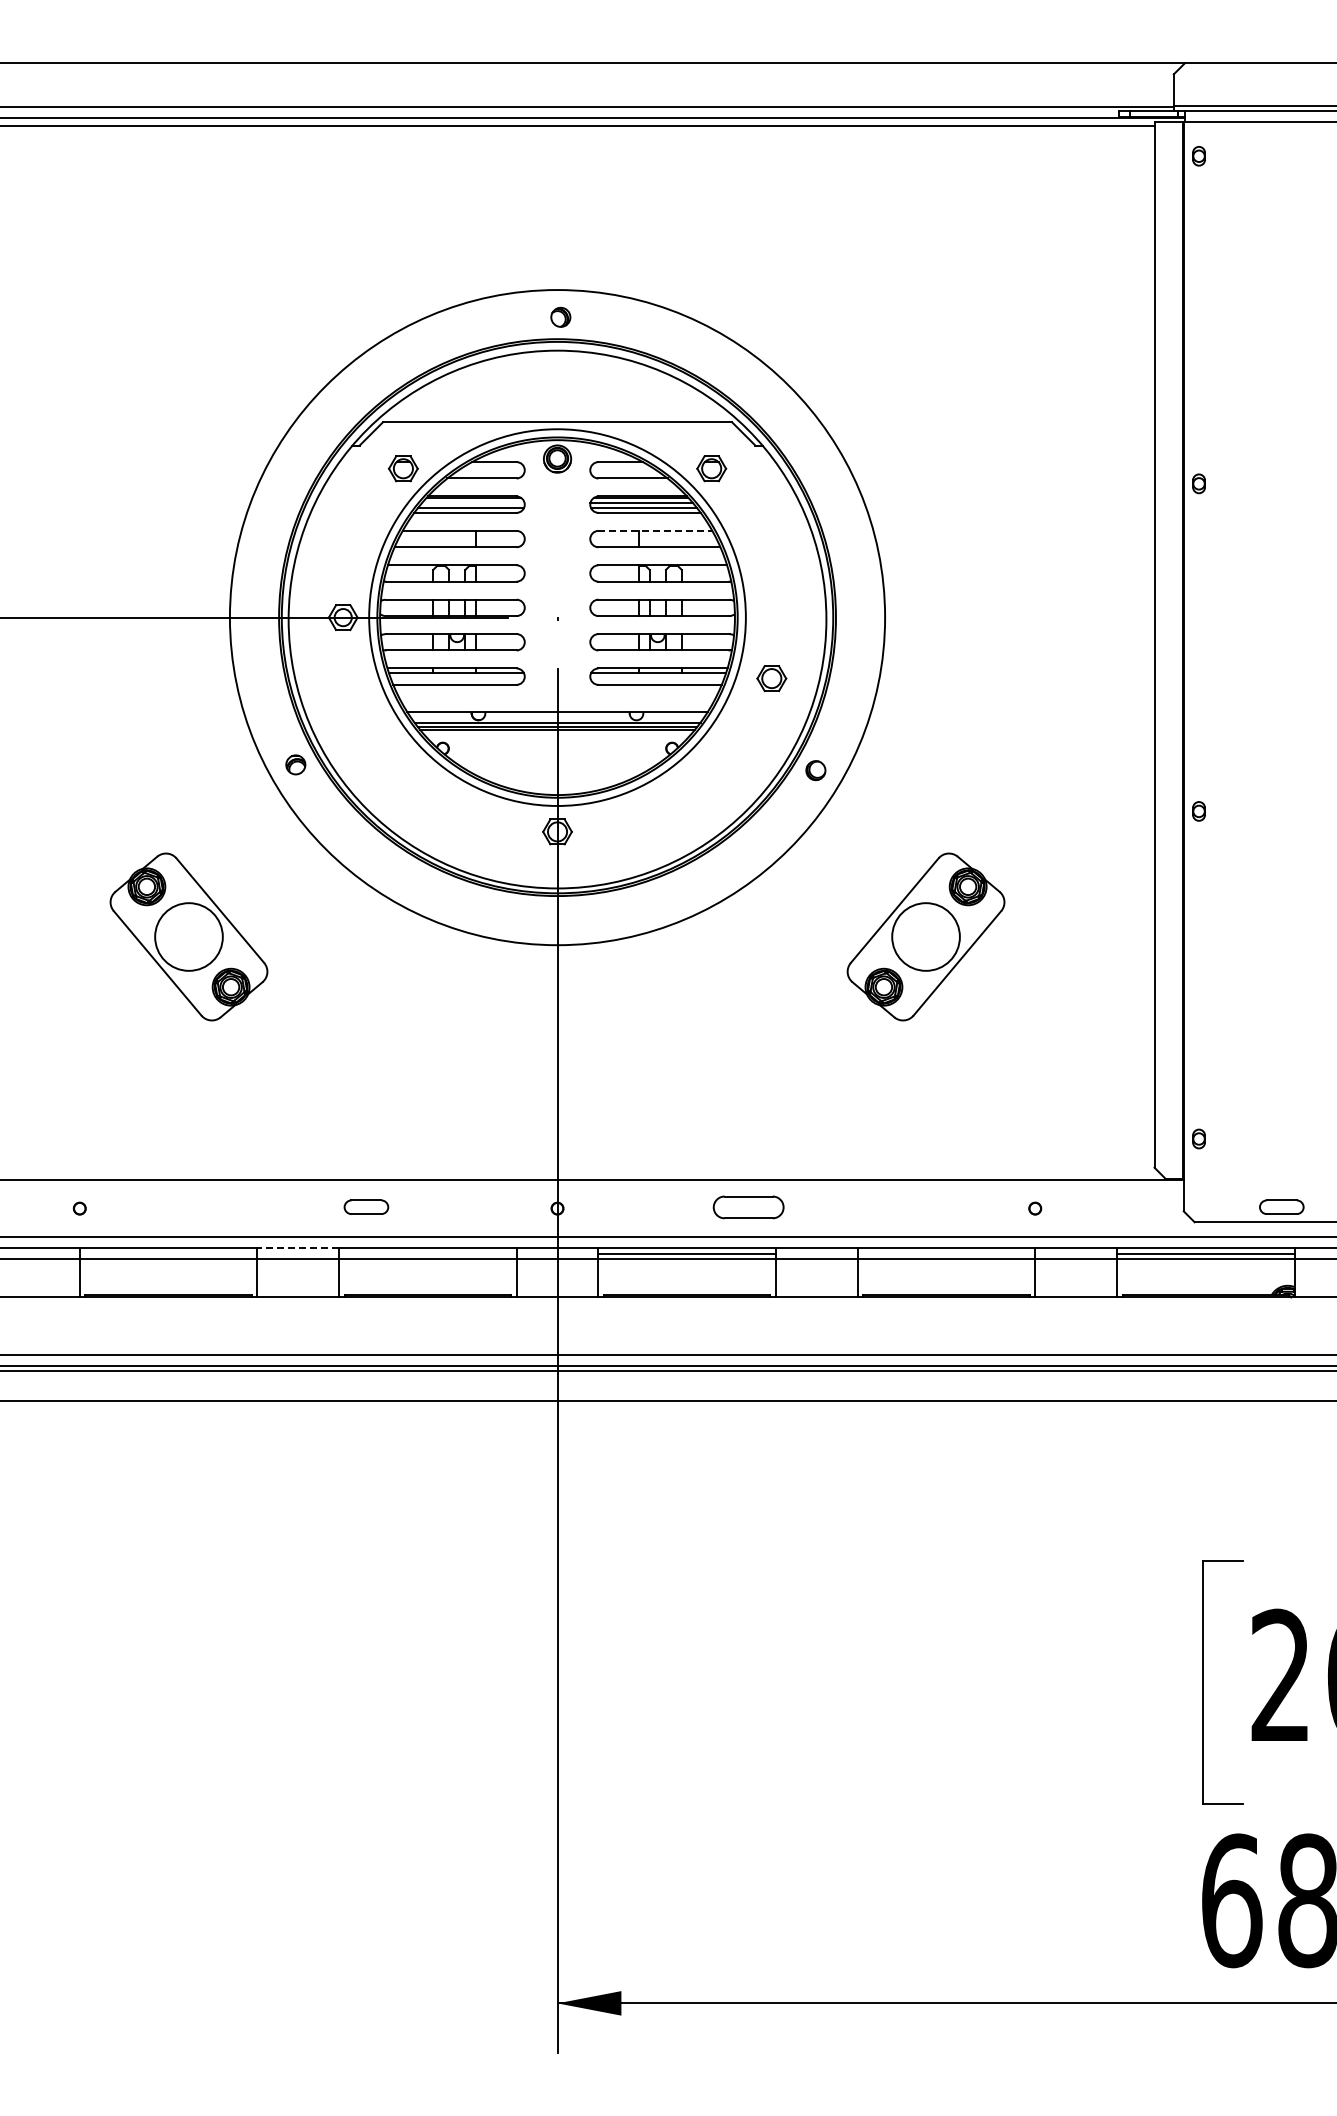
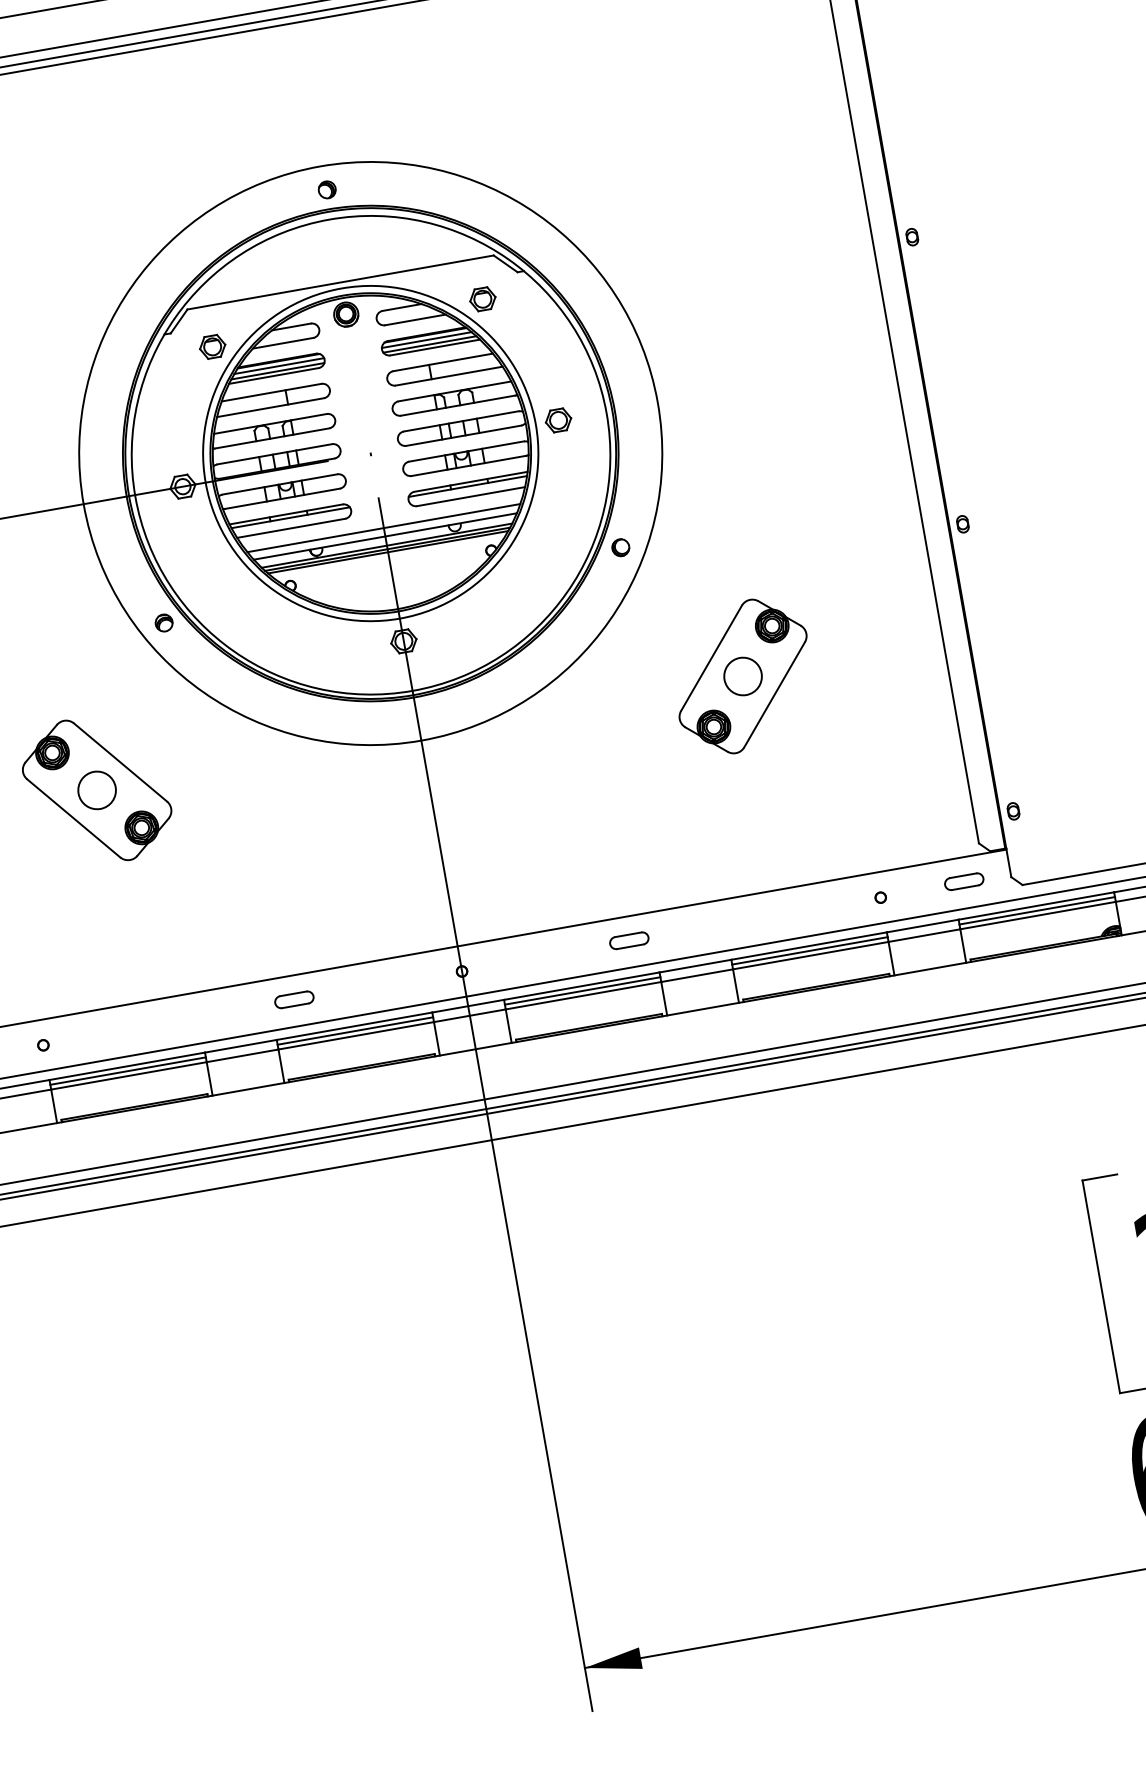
line: (473, 502) -> (279, 365), added
line: (655, 530) -> (443, 362), dashed -> solid
part: (771, 678) -> (558, 420), moved
line: (557, 702) -> (383, 527), added
circle: (188, 936) -> (96, 790), size x0.62
circle: (925, 936) -> (742, 676), size x0.62
part: (748, 1206) -> (629, 940), size x0.62
part: (1281, 1206) -> (963, 881), moved
line: (298, 1248) -> (241, 1046), dashed -> solid
line: (168, 1253) -> (128, 1070), added
line: (427, 1253) -> (355, 1030), added
line: (946, 1253) -> (809, 950), added

